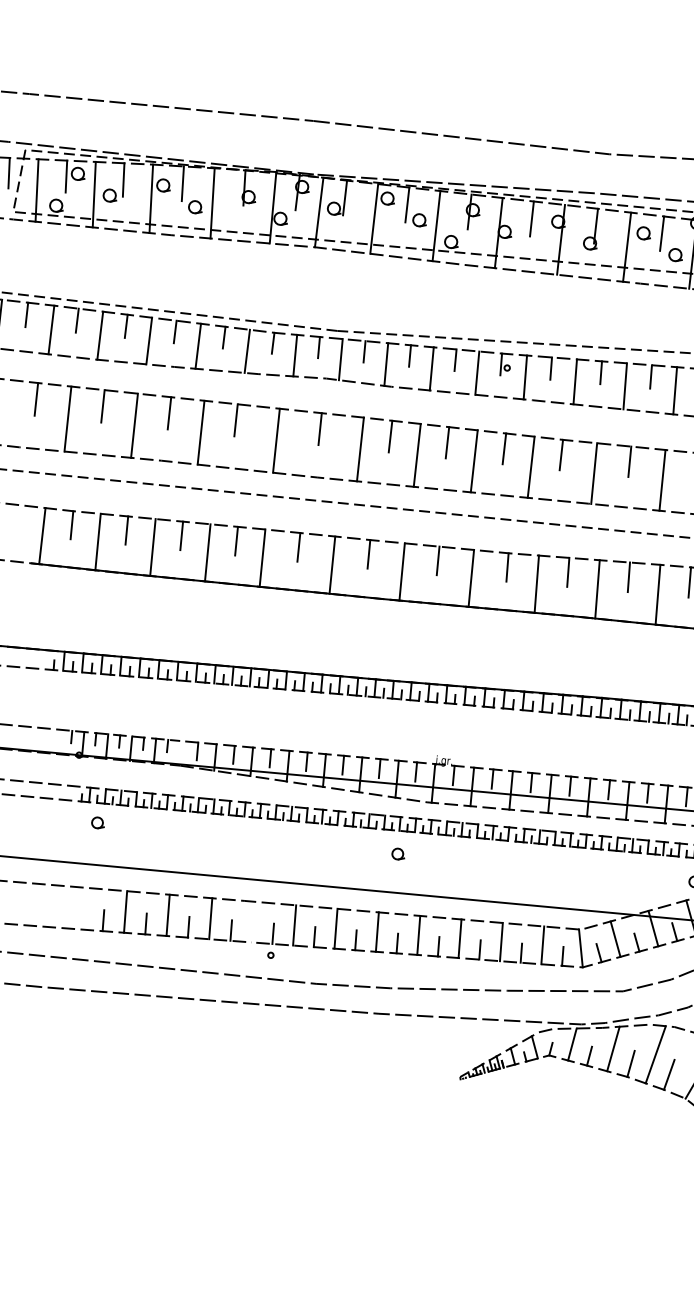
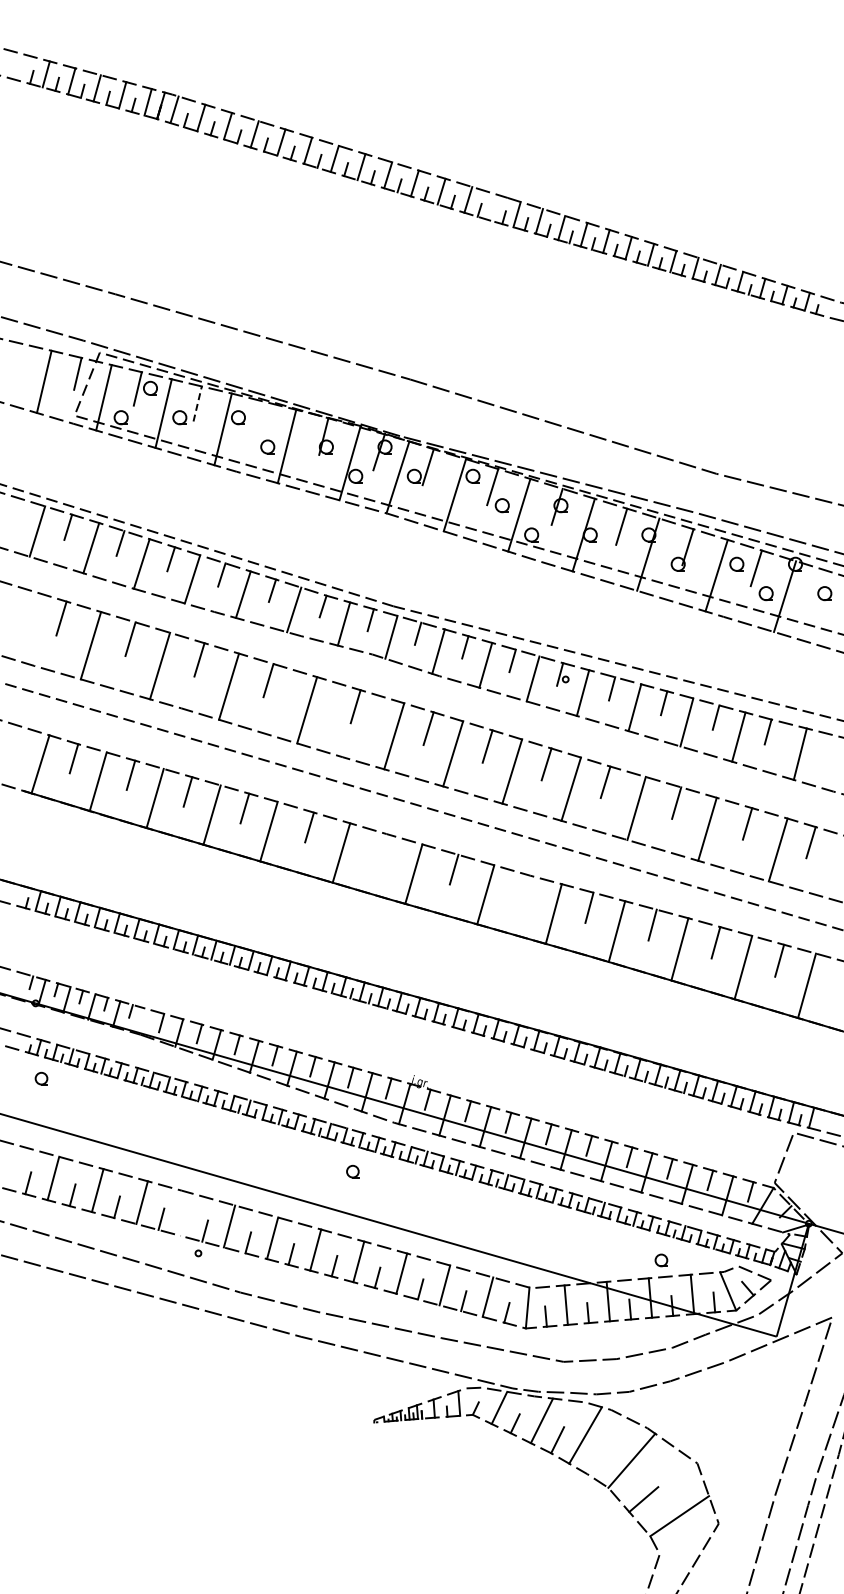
line: (123, 179) -> (197, 403), solid -> dashed
line: (182, 183) -> (259, 419), removed
line: (368, 554) -> (381, 848), removed
line: (507, 567) -> (526, 890), removed
line: (668, 1075) -> (595, 1459), removed

